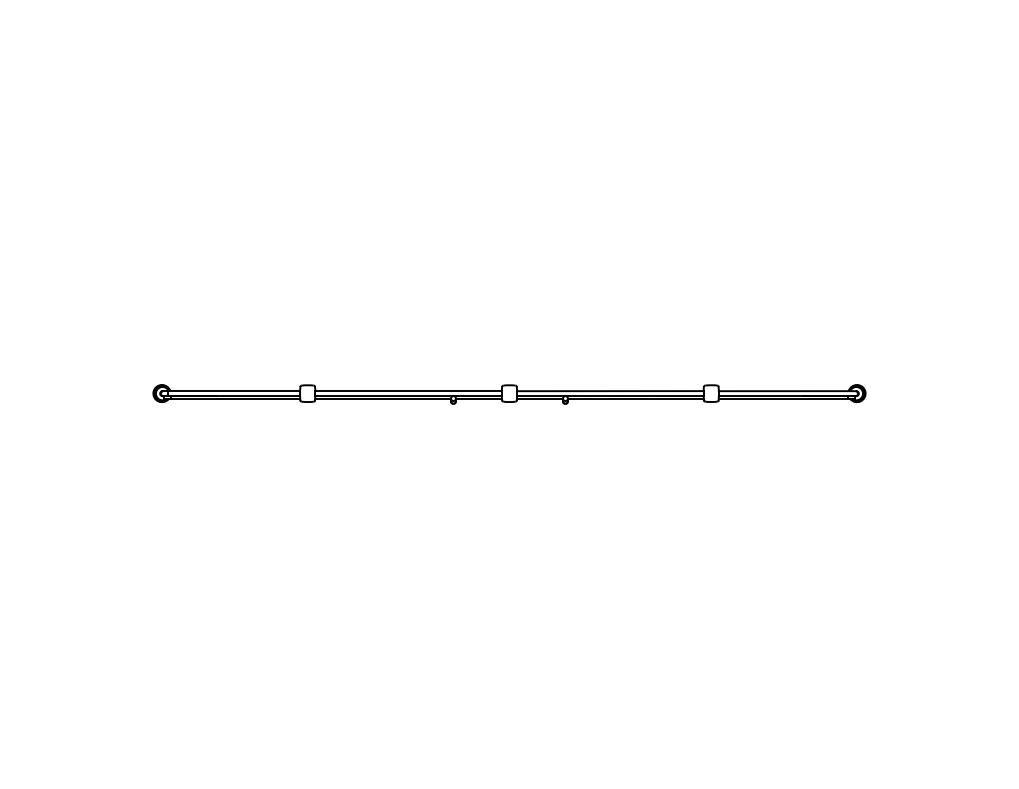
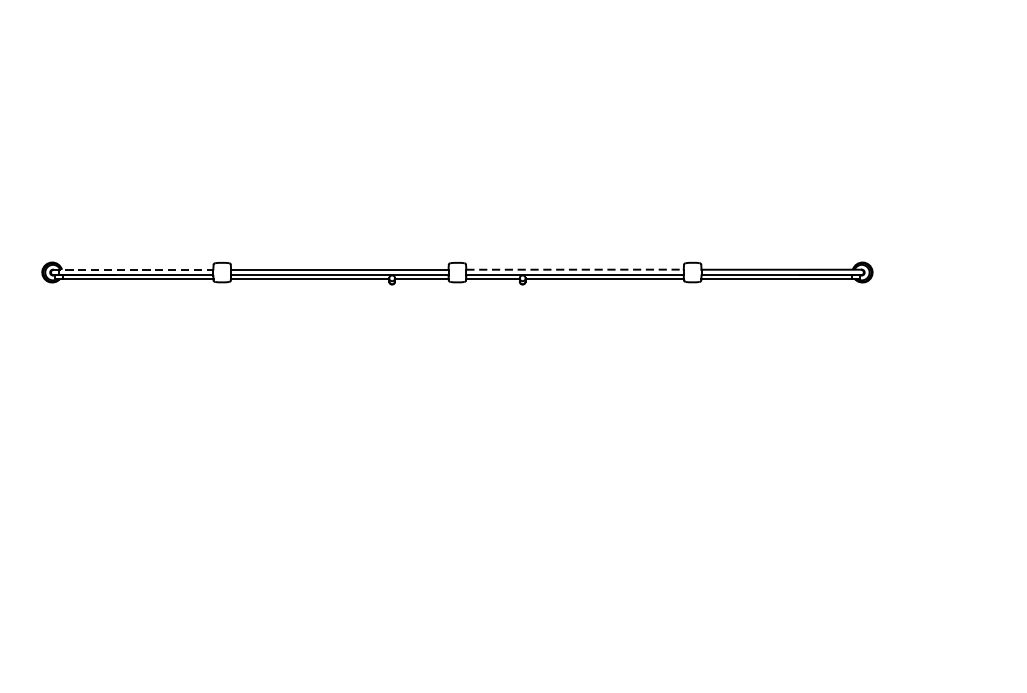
line: (231, 391) -> (133, 270), solid -> dashed
line: (610, 391) -> (575, 270), solid -> dashed

